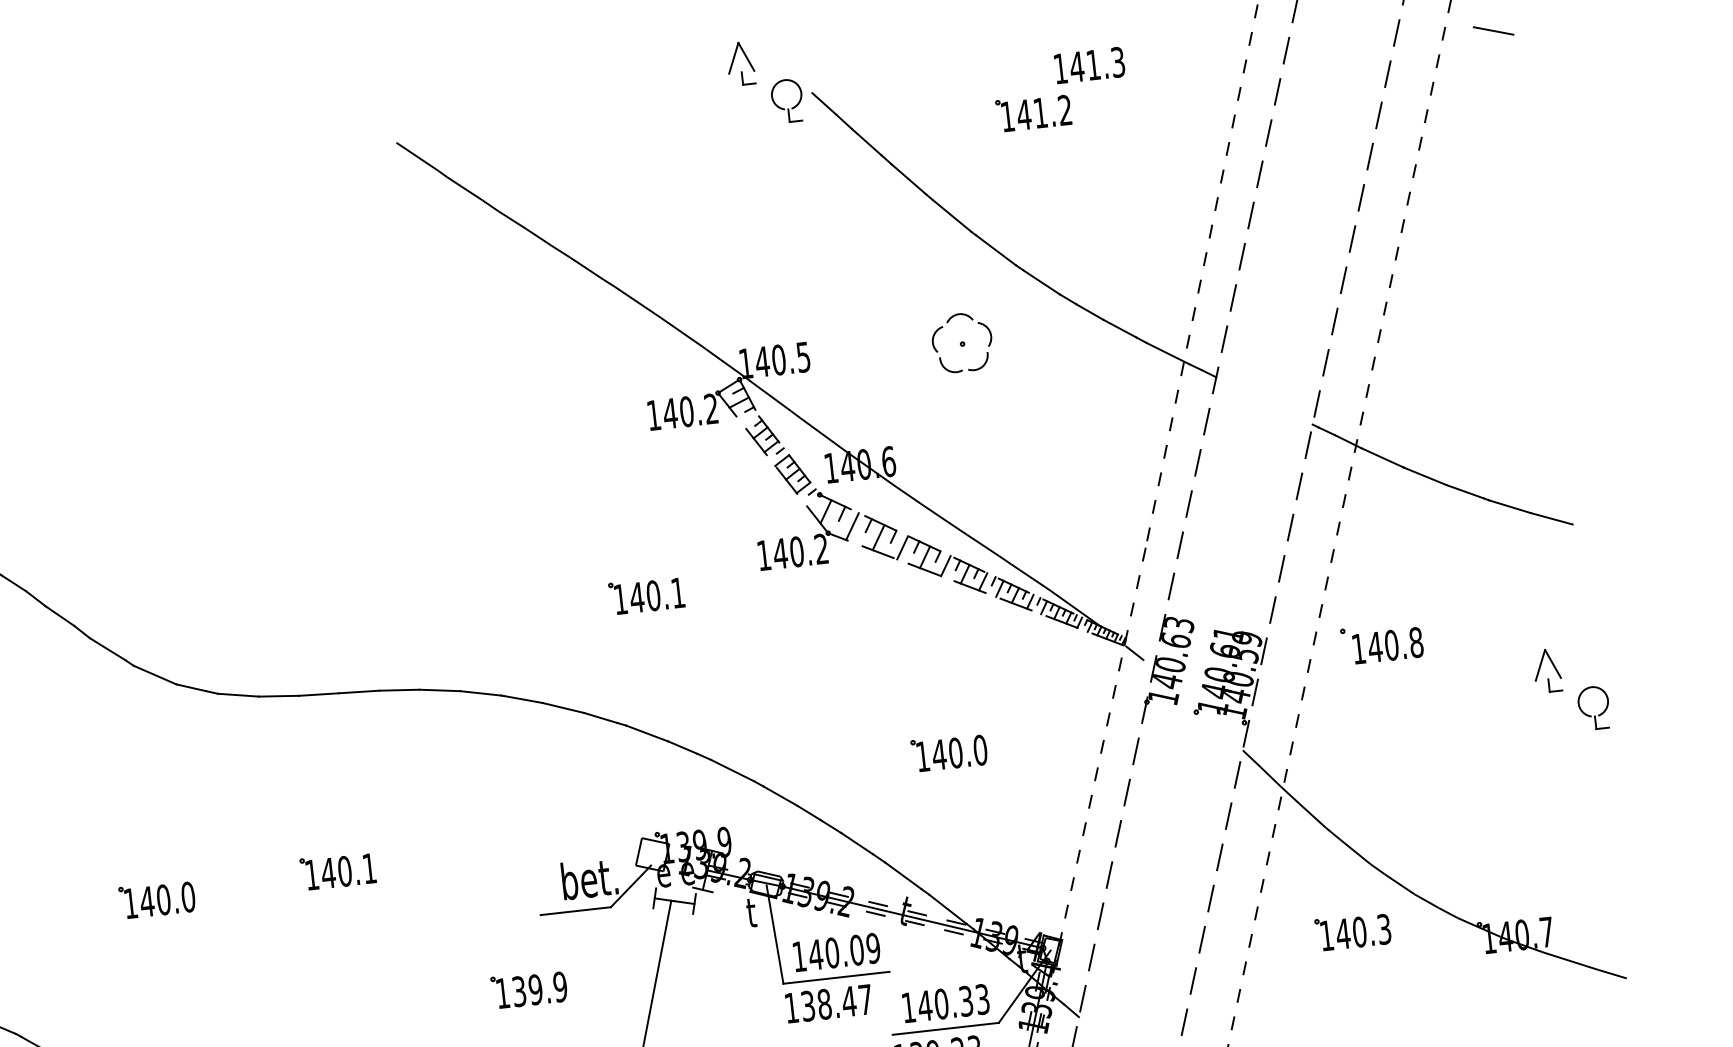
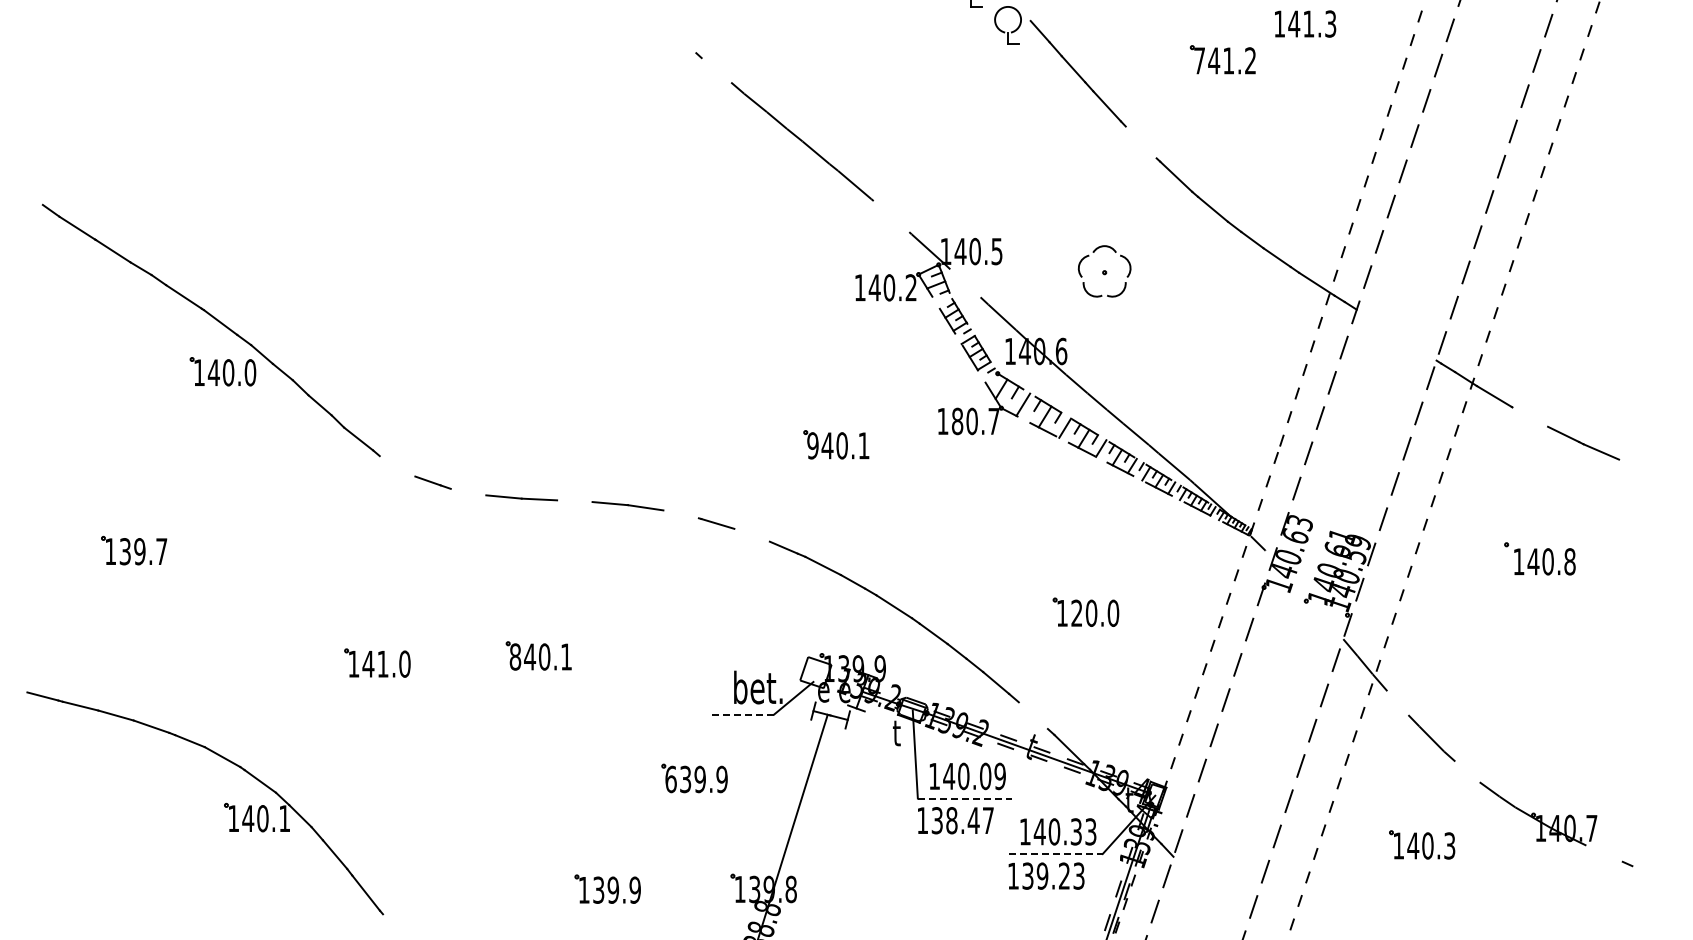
line: (1493, 31) -> (1633, 33), removed
text: (1089, 64) -> (1305, 23), moved
text: (1007, 116) -> (1199, 60), 141.2 -> 741.2
line: (417, 156) -> (678, 37), removed
line: (464, 188) -> (716, 70), removed
line: (951, 216) -> (1140, 142), removed
line: (680, 331) -> (891, 216), removed
part: (962, 342) -> (1104, 271), moved
line: (772, 397) -> (965, 283), removed
line: (1425, 475) -> (1530, 416), removed
line: (1551, 518) -> (1636, 466), removed
text: (800, 551) -> (975, 421), 140.2 -> 180.7
text: (620, 599) -> (812, 445), 140.1 -> 940.1
part: (1381, 642) -> (1539, 558), moved
line: (155, 675) -> (397, 466), removed
part: (1562, 689) -> (1629, 617), removed
line: (358, 692) -> (574, 501), removed
line: (480, 693) -> (680, 514), removed
line: (238, 694) -> (468, 491), removed
line: (562, 707) -> (751, 534), removed
text: (938, 754) -> (1076, 612), 140.0 -> 120.0
line: (1312, 815) -> (1397, 703), removed
text: (312, 874) -> (515, 656), 140.1 -> 840.1
line: (902, 875) -> (1032, 715), removed
line: (1399, 883) -> (1467, 771), removed
text: (163, 899) -> (382, 663), 140.0 -> 141.0
line: (576, 911) -> (743, 714), solid -> dashed
part: (1353, 931) -> (1422, 844), moved
line: (1563, 958) -> (1603, 853), removed
line: (1612, 973) -> (1645, 871), removed
line: (837, 977) -> (965, 798), solid -> dashed
text: (502, 993) -> (670, 779), 139.9 -> 639.9
line: (946, 1029) -> (1056, 854), solid -> dashed

